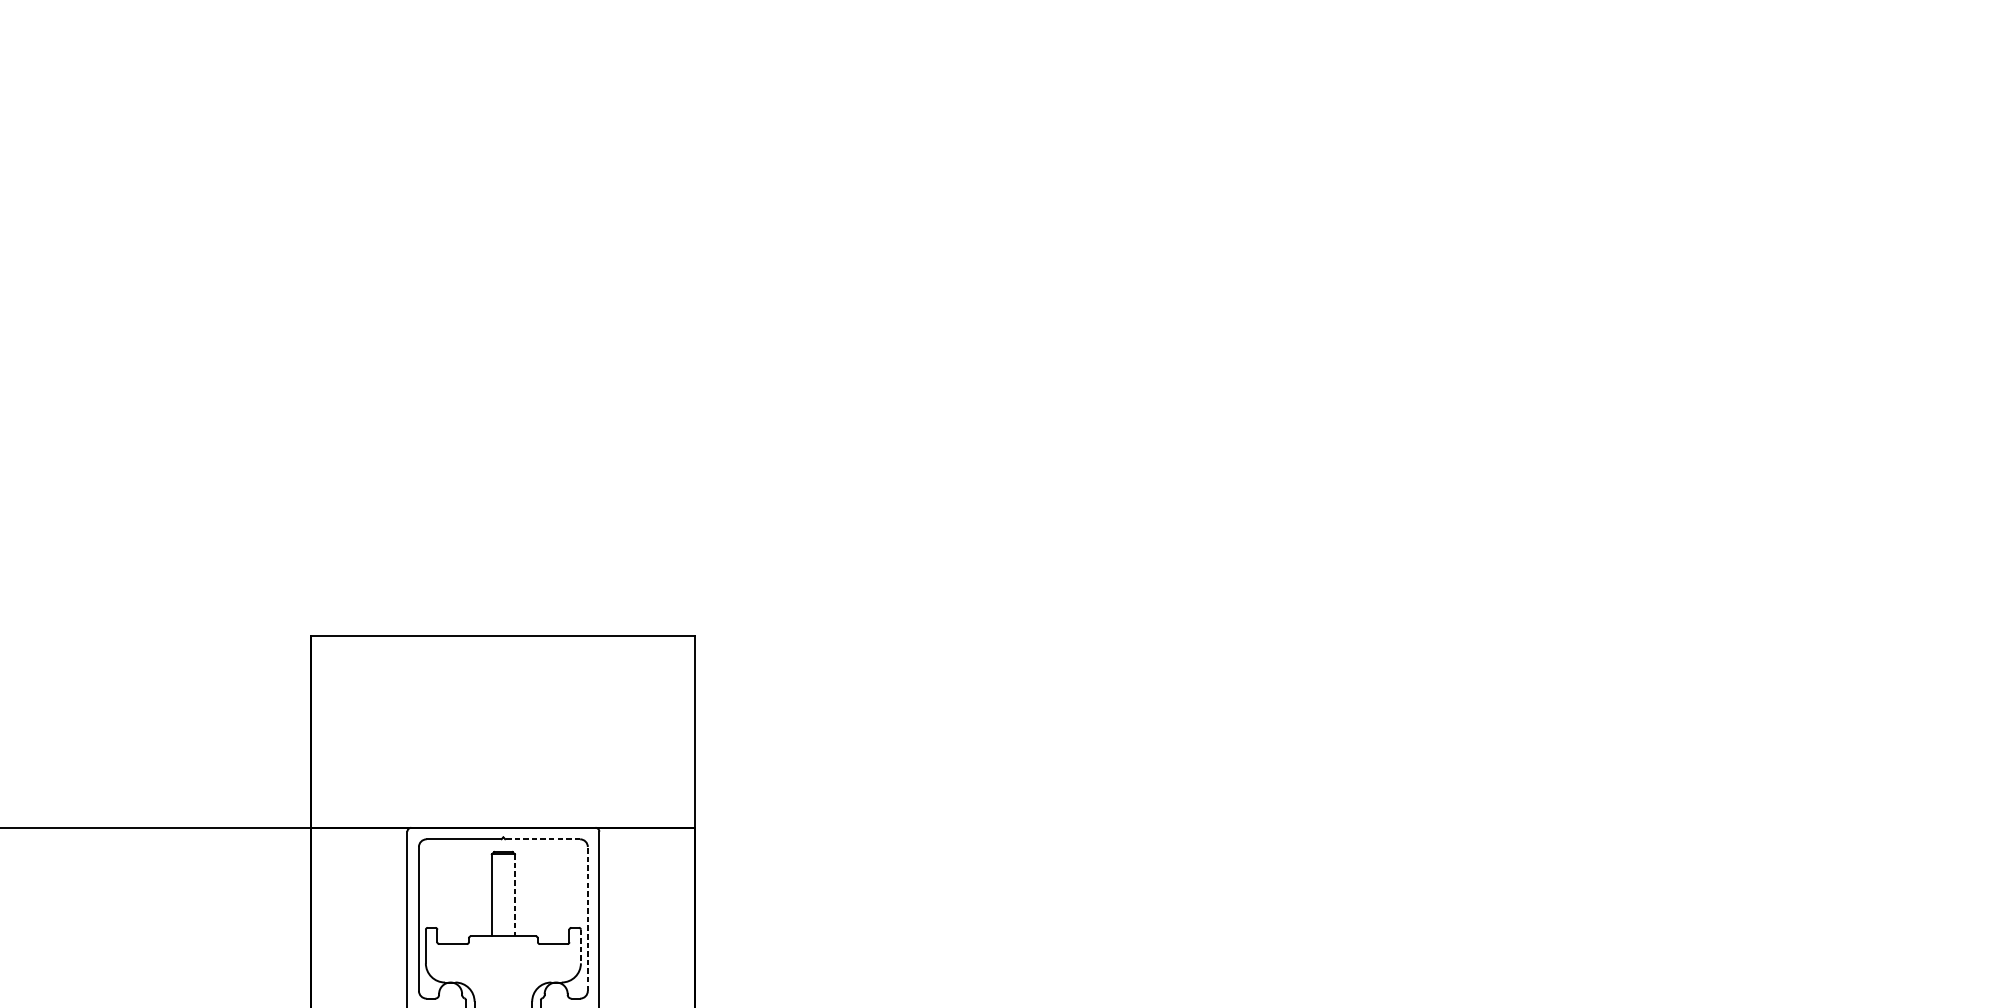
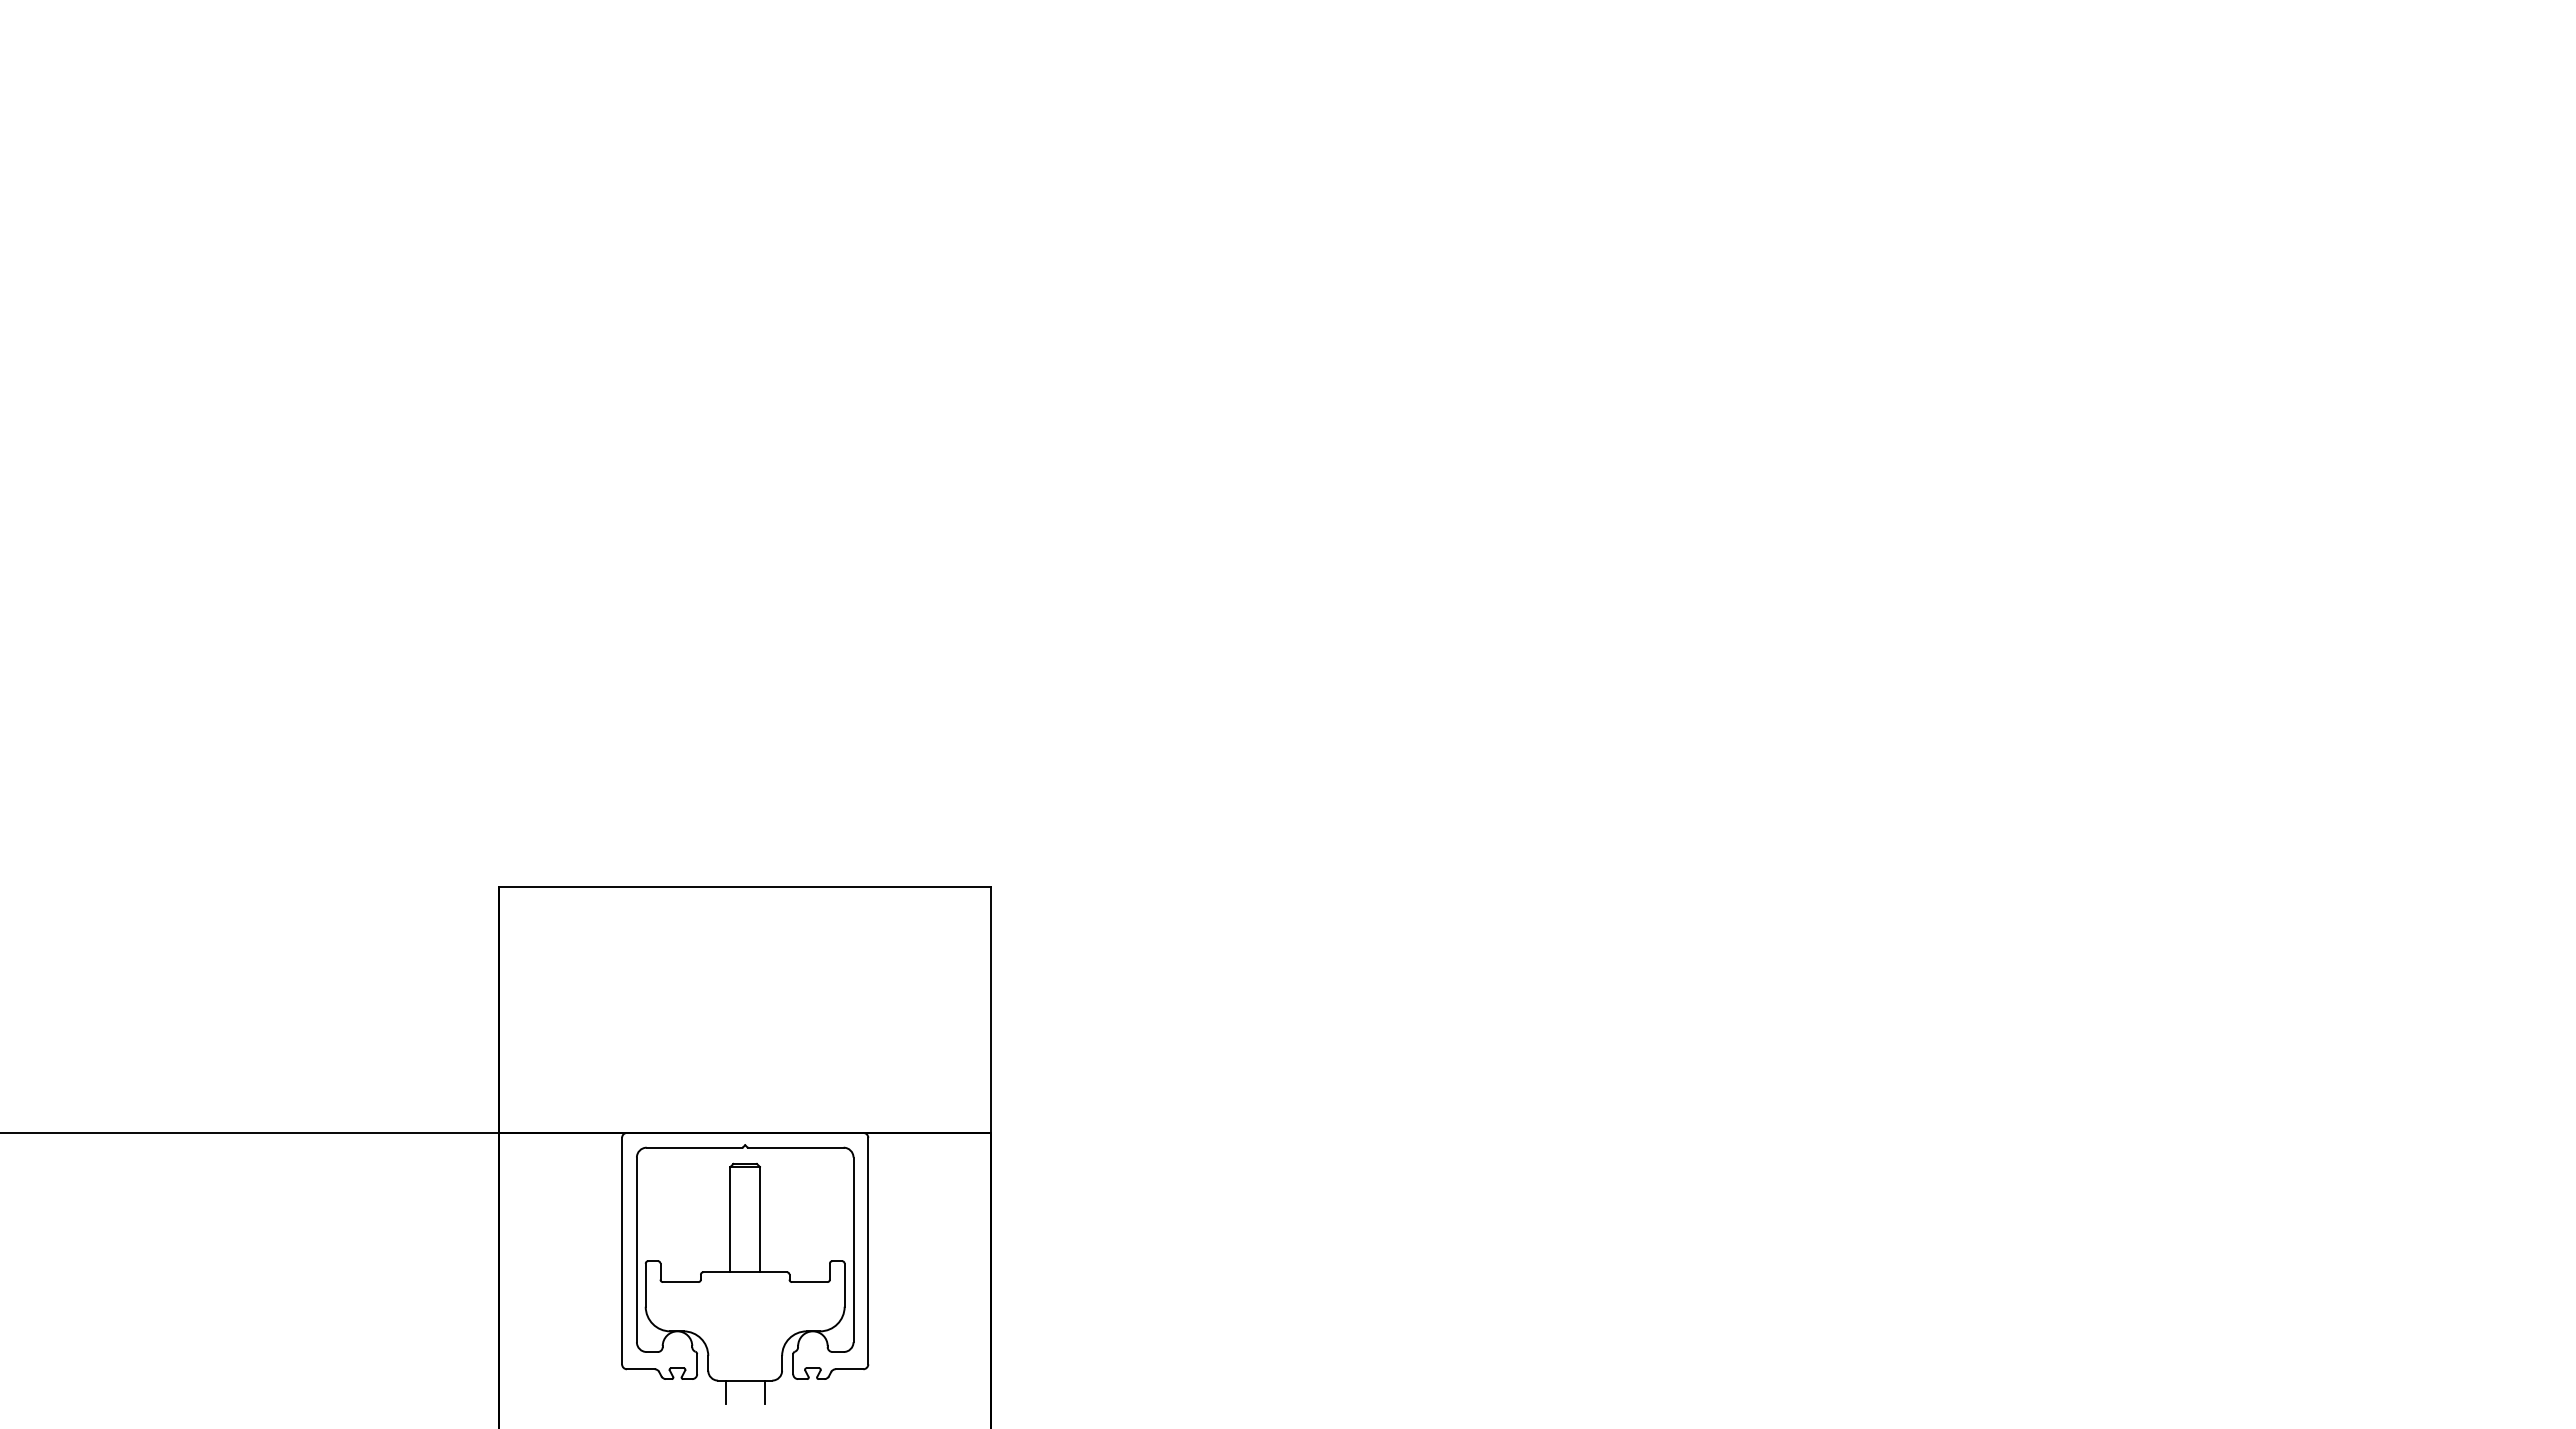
line: (542, 839) -> (795, 1147), dashed -> solid
line: (514, 895) -> (759, 1219), dashed -> solid
line: (587, 918) -> (853, 1249), dashed -> solid
line: (580, 946) -> (844, 1285), dashed -> solid

